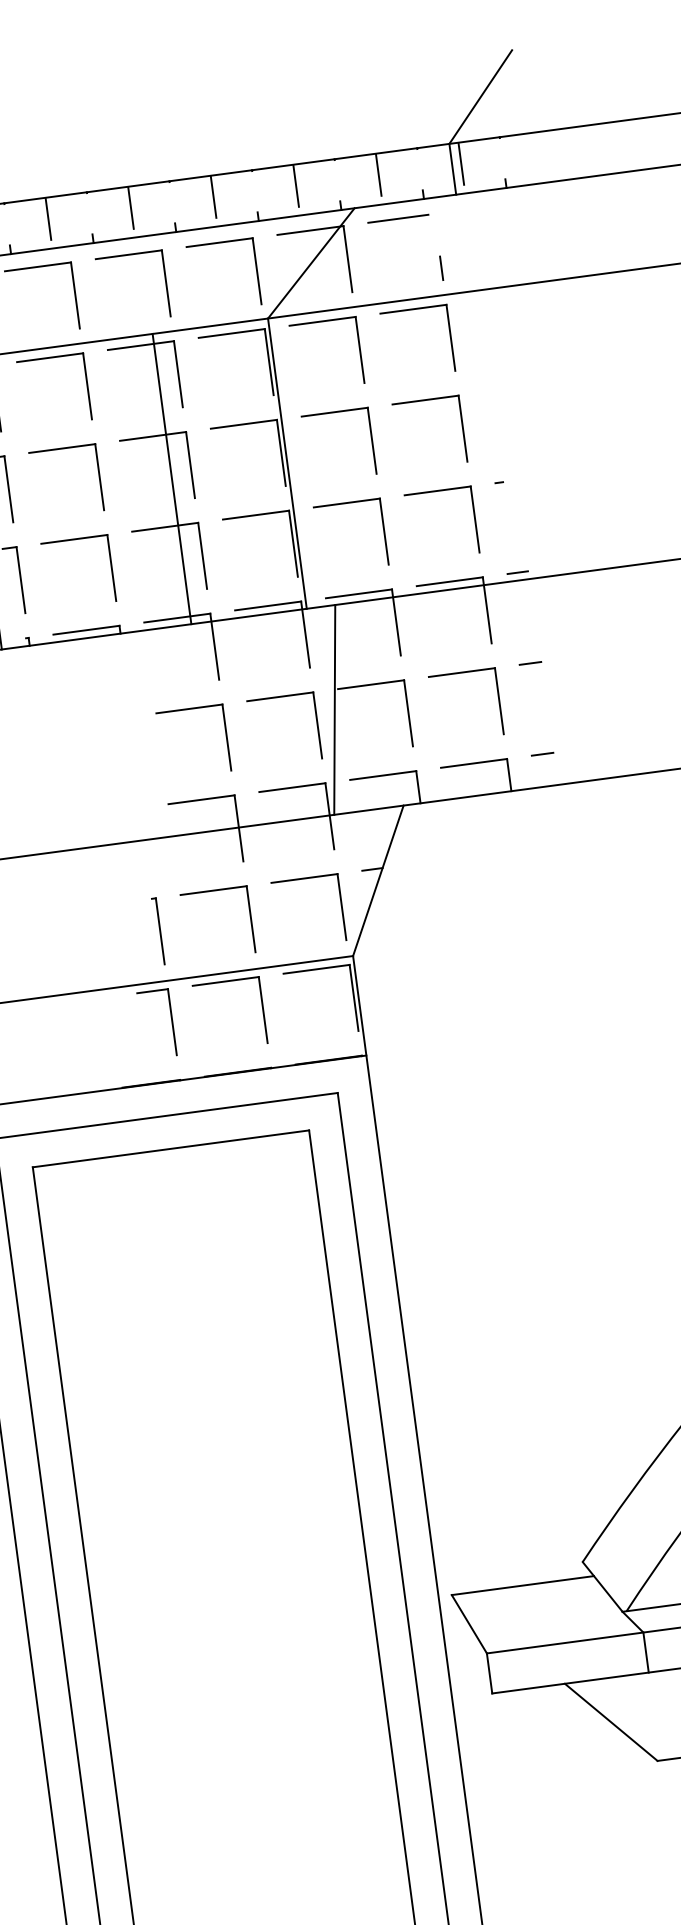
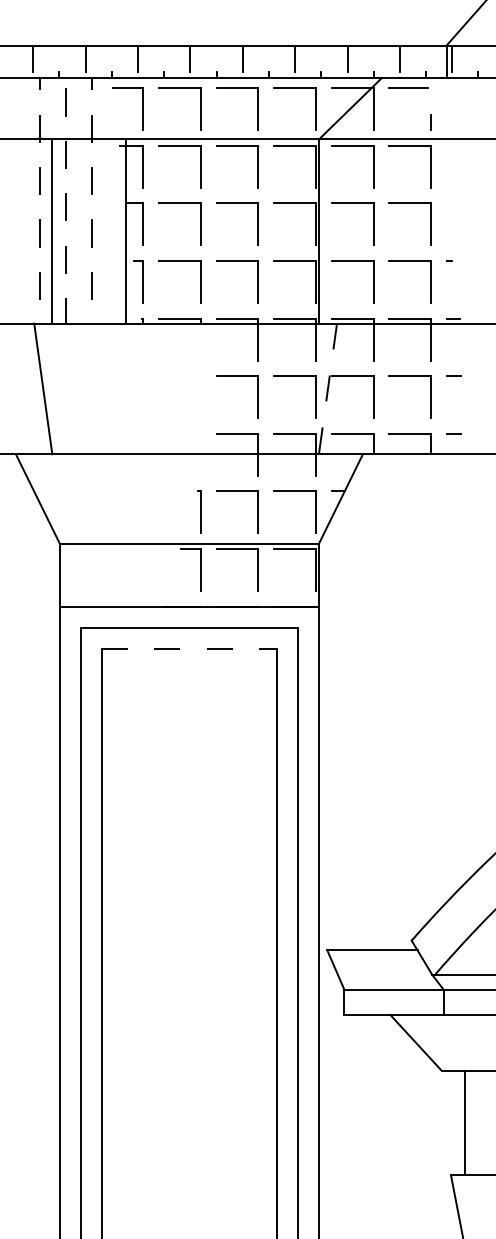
line: (171, 479) -> (245, 231), removed
line: (333, 709) -> (327, 388), solid -> dashed
line: (171, 1148) -> (189, 648), solid -> dashed

